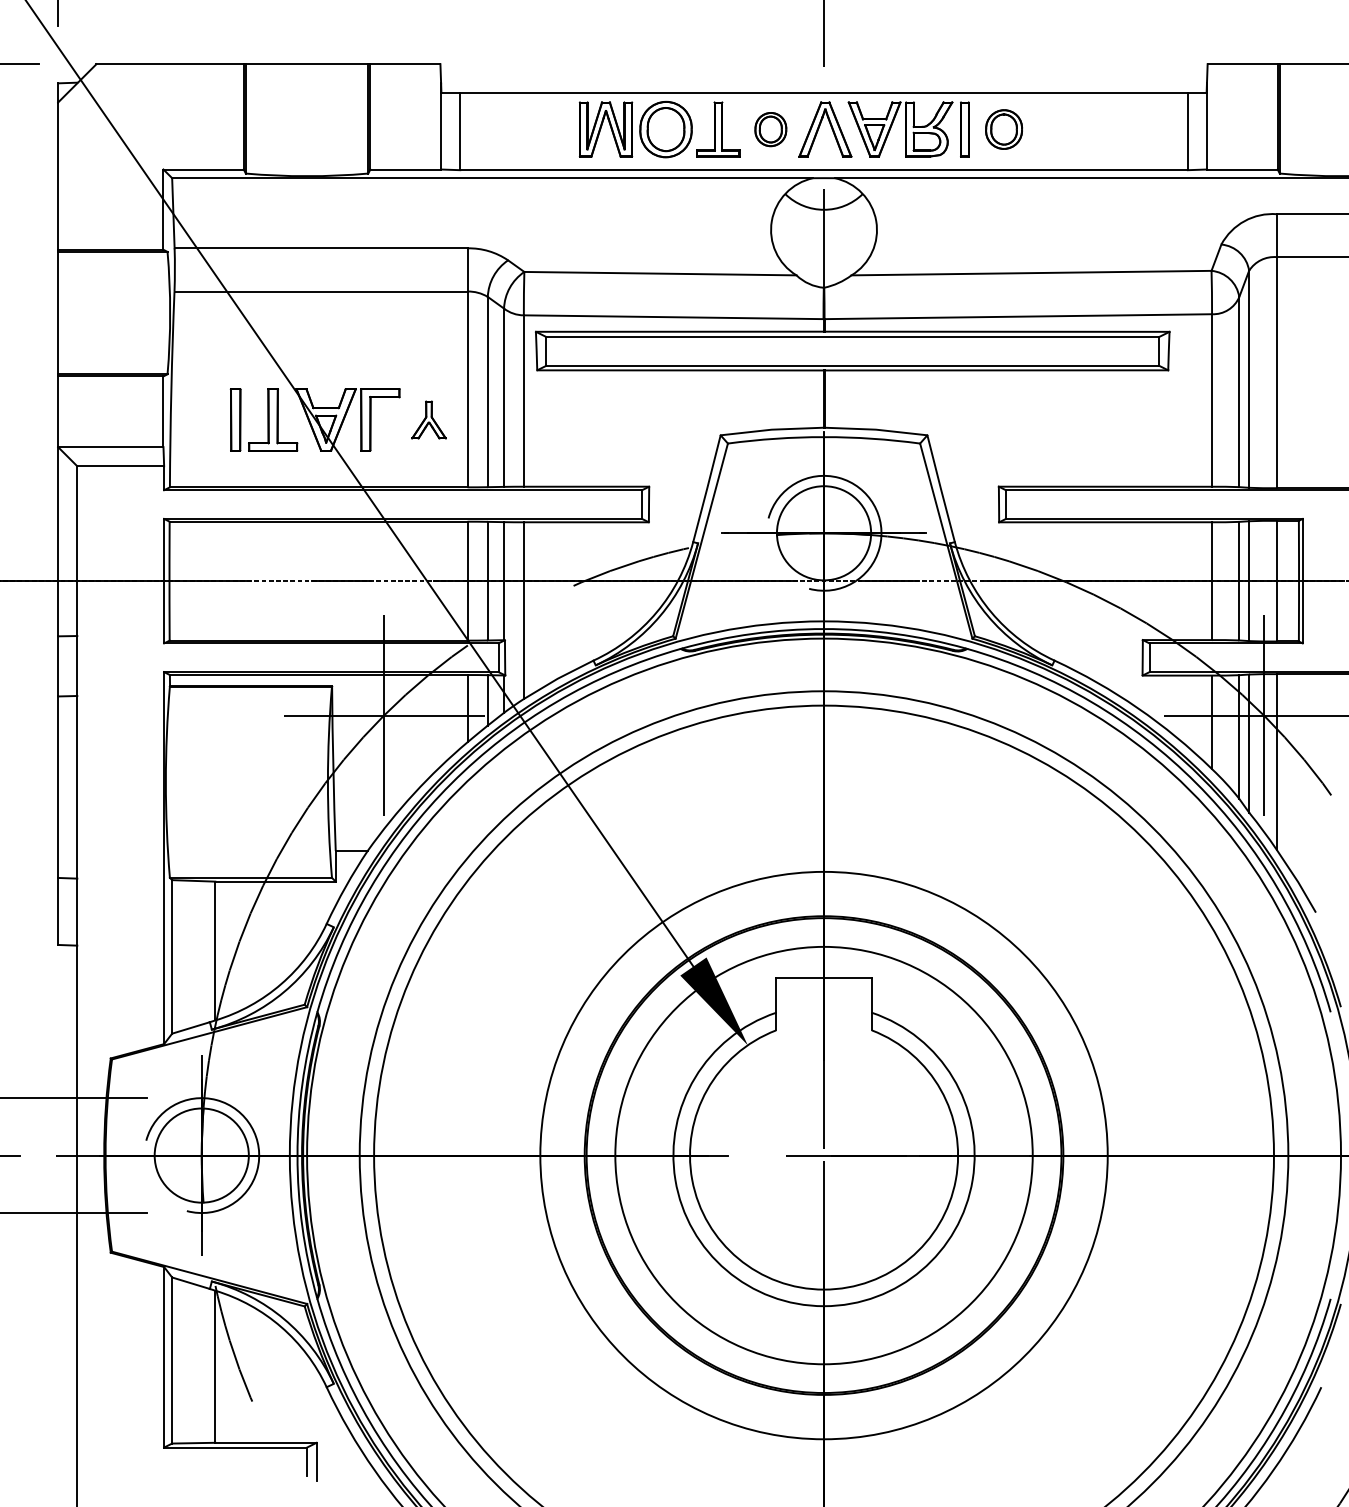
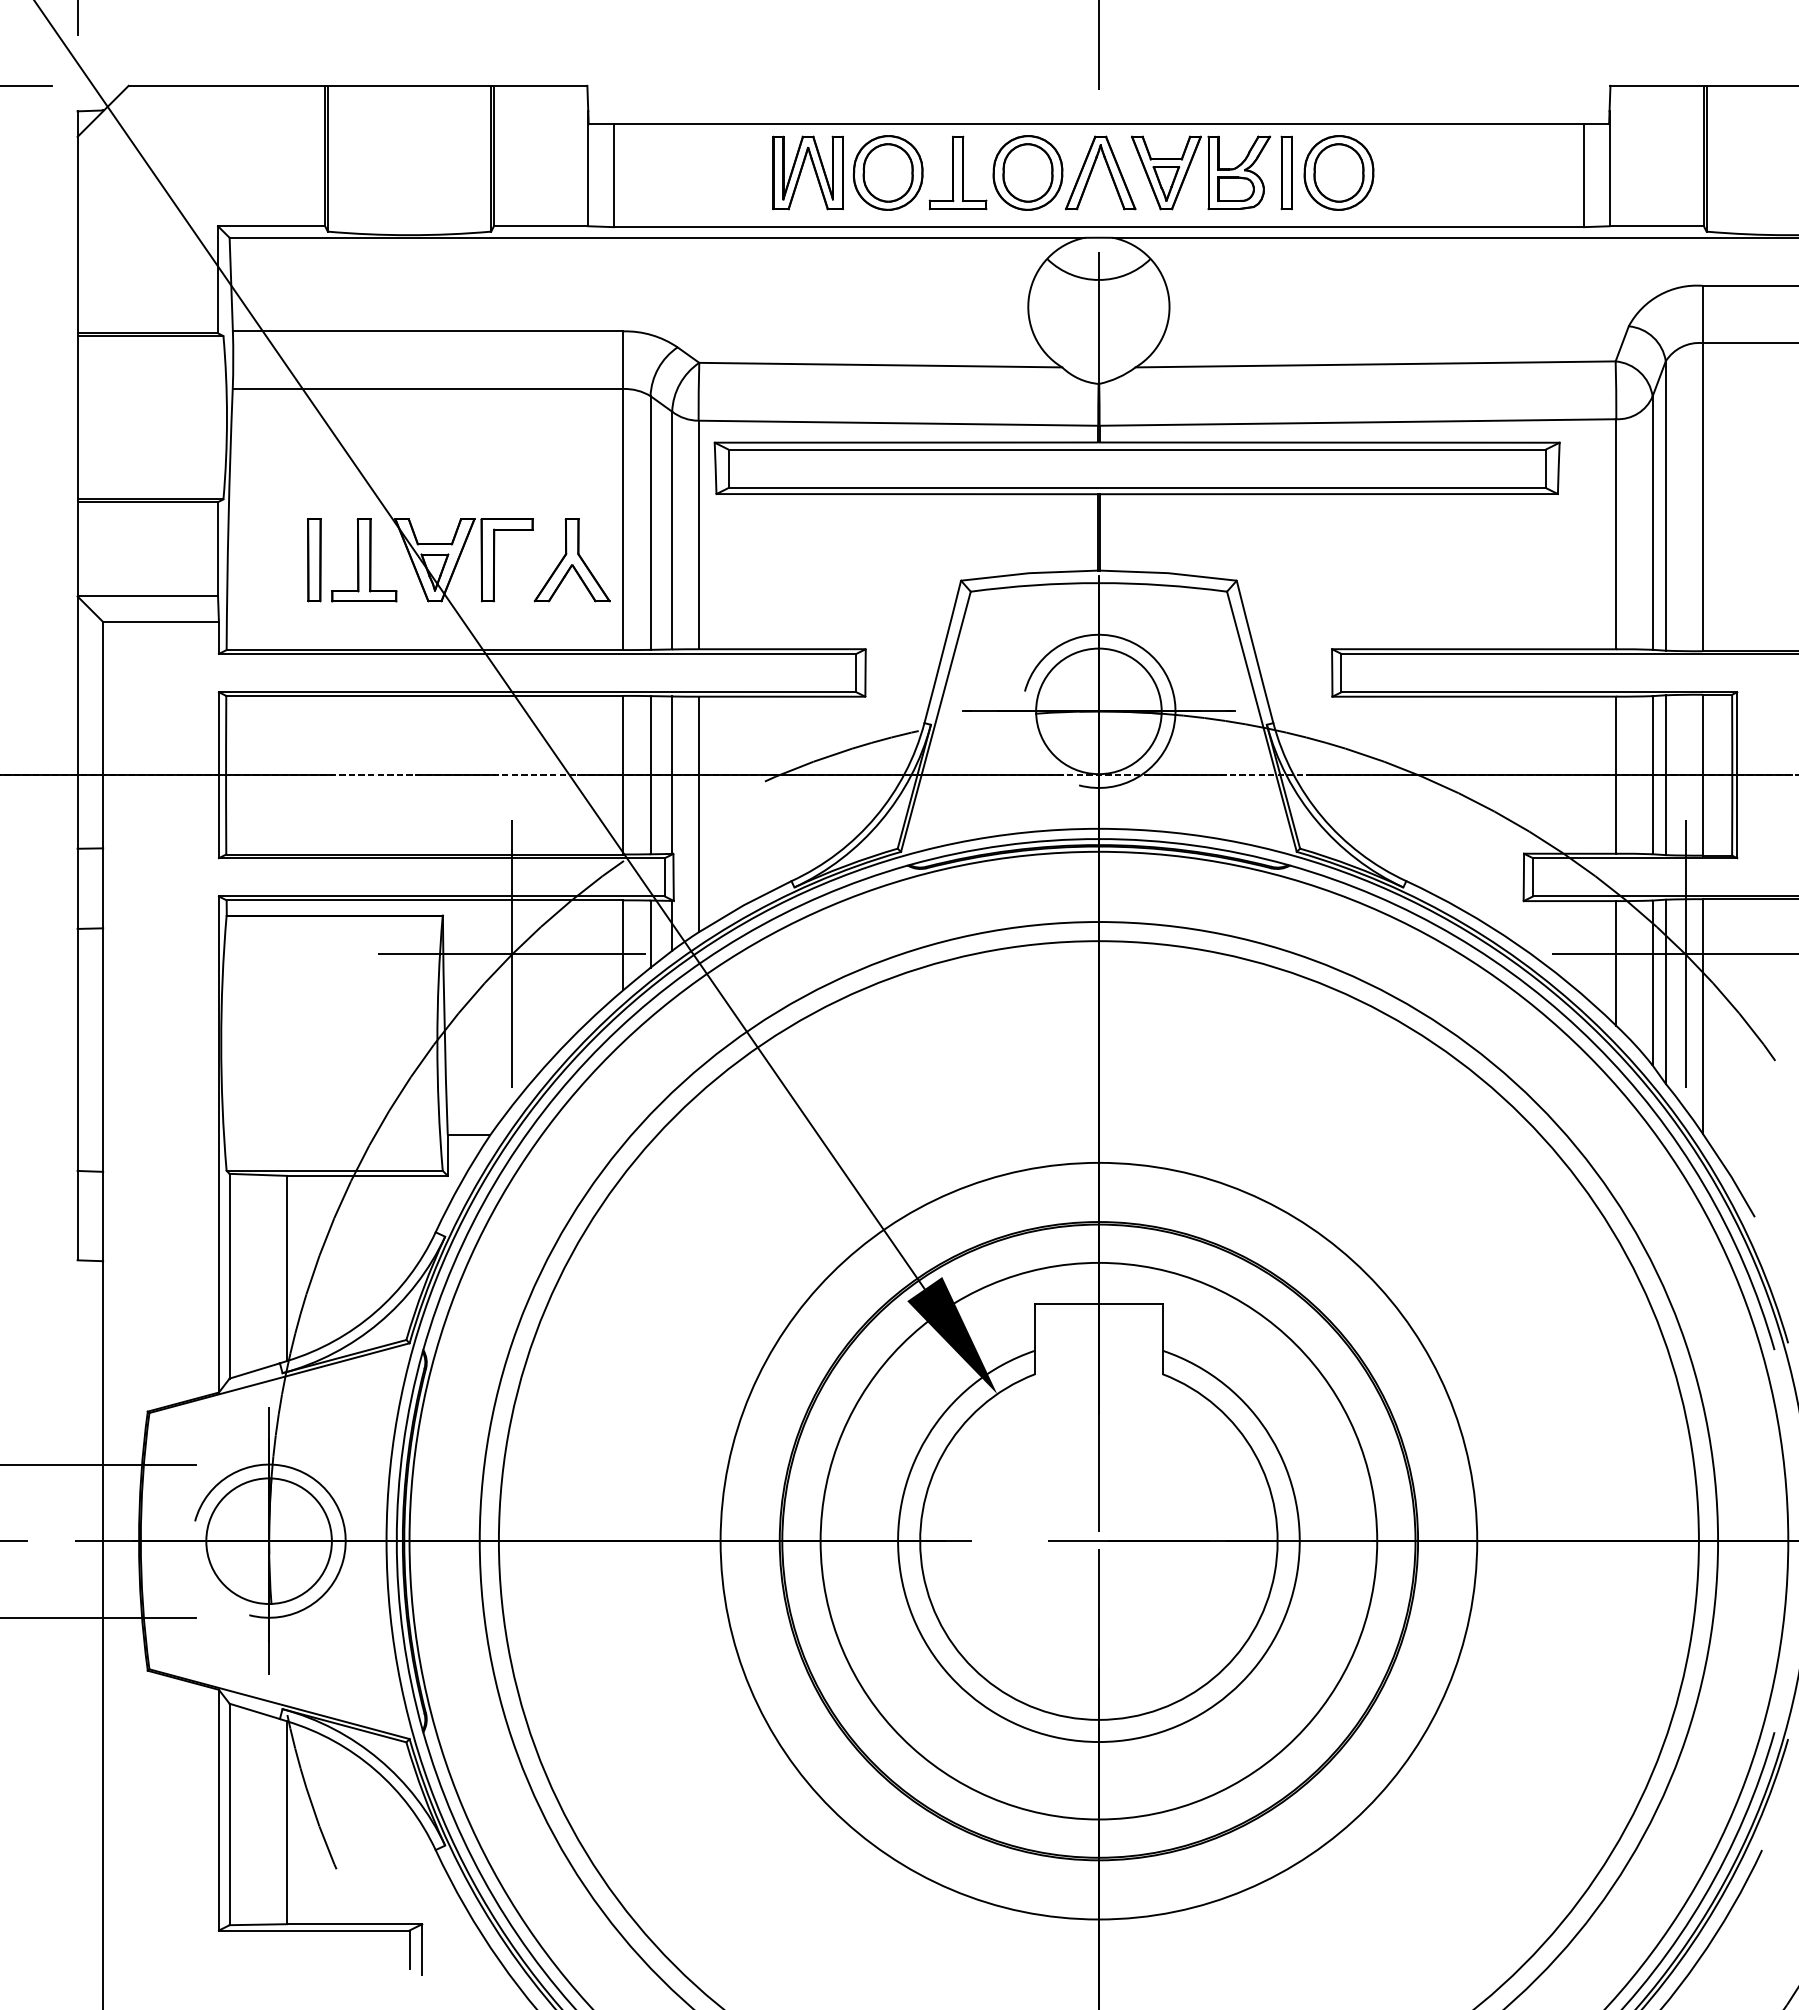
part: (770, 129) -> (1027, 172), size x1.67
part: (1003, 129) -> (1338, 172), size x1.43
part: (428, 420) -> (571, 560), size x1.67

